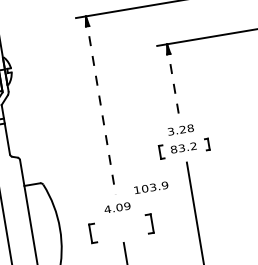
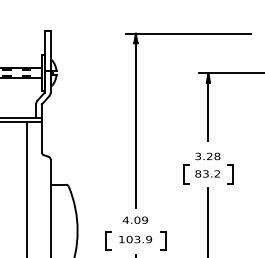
line: (173, 79) -> (208, 107), dashed -> solid
line: (100, 105) -> (135, 120), dashed -> solid
part: (207, 144) -> (230, 174), size x1.67
part: (162, 152) -> (186, 174), size x1.43
text: (151, 187) -> (135, 239), moved

